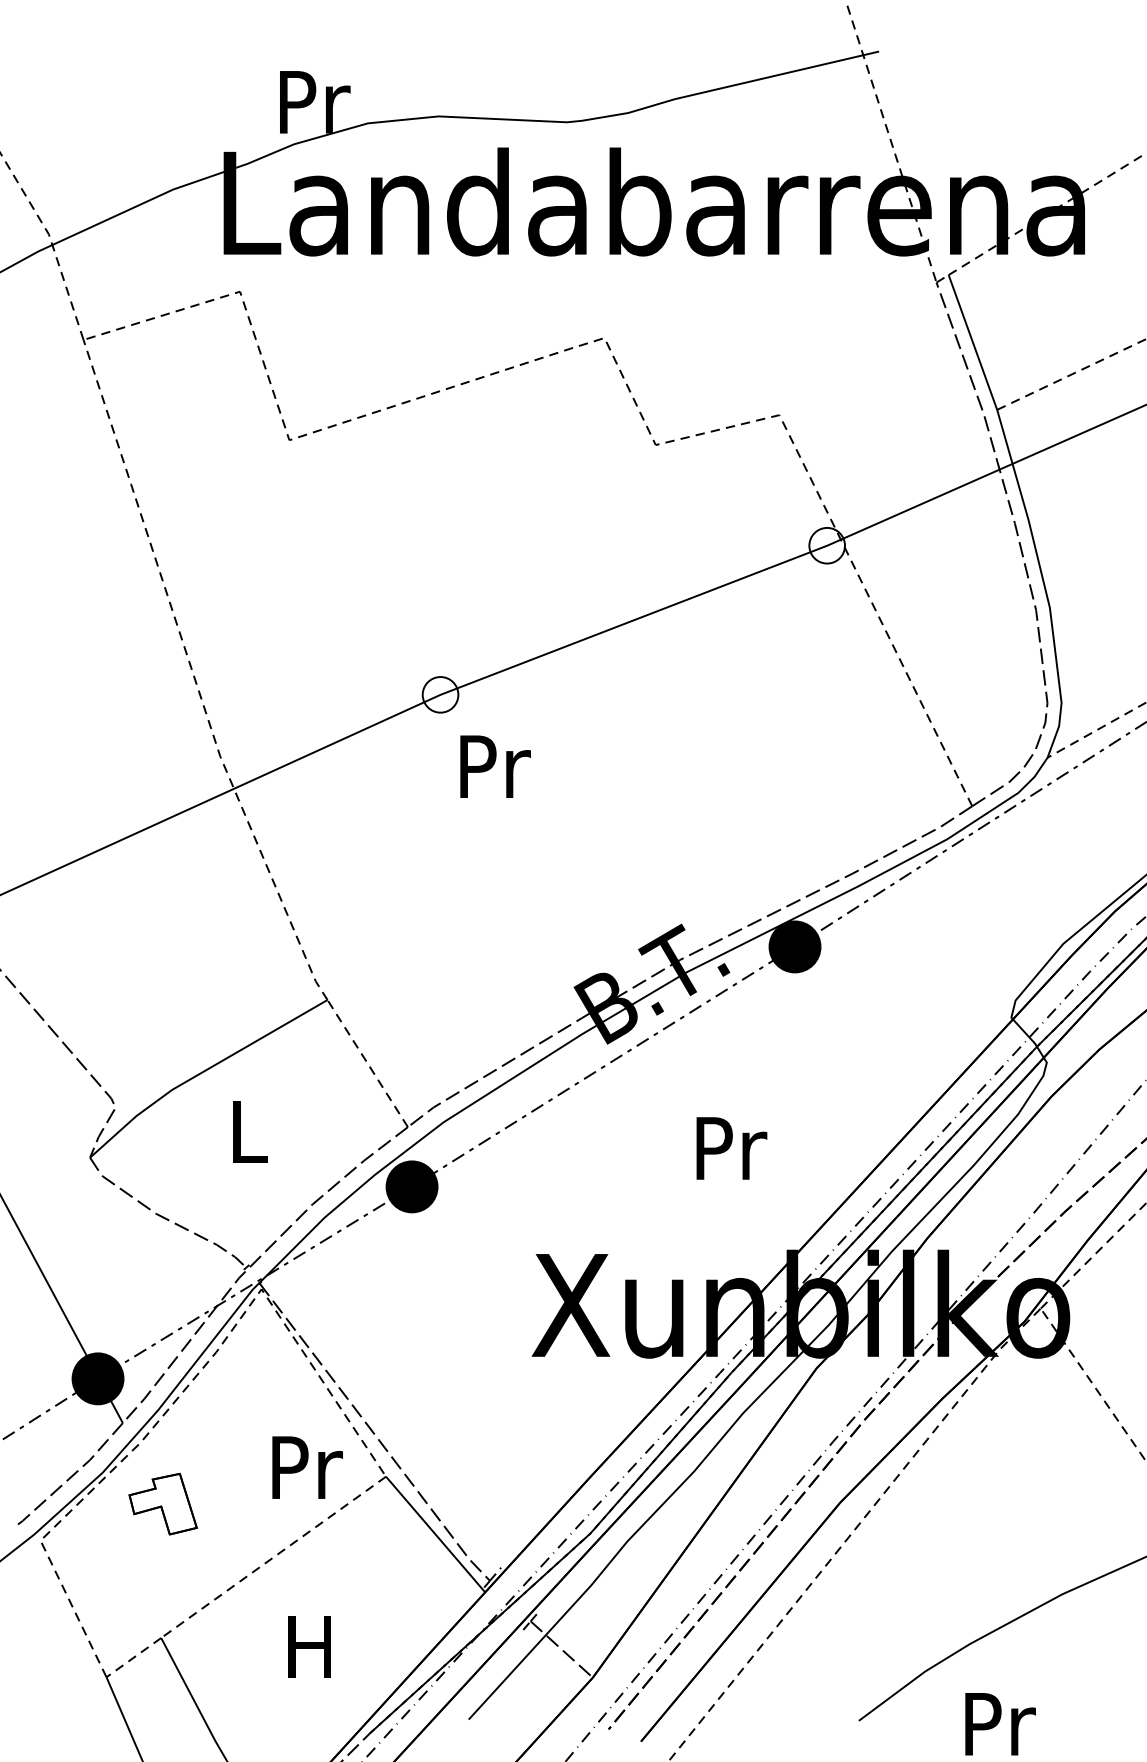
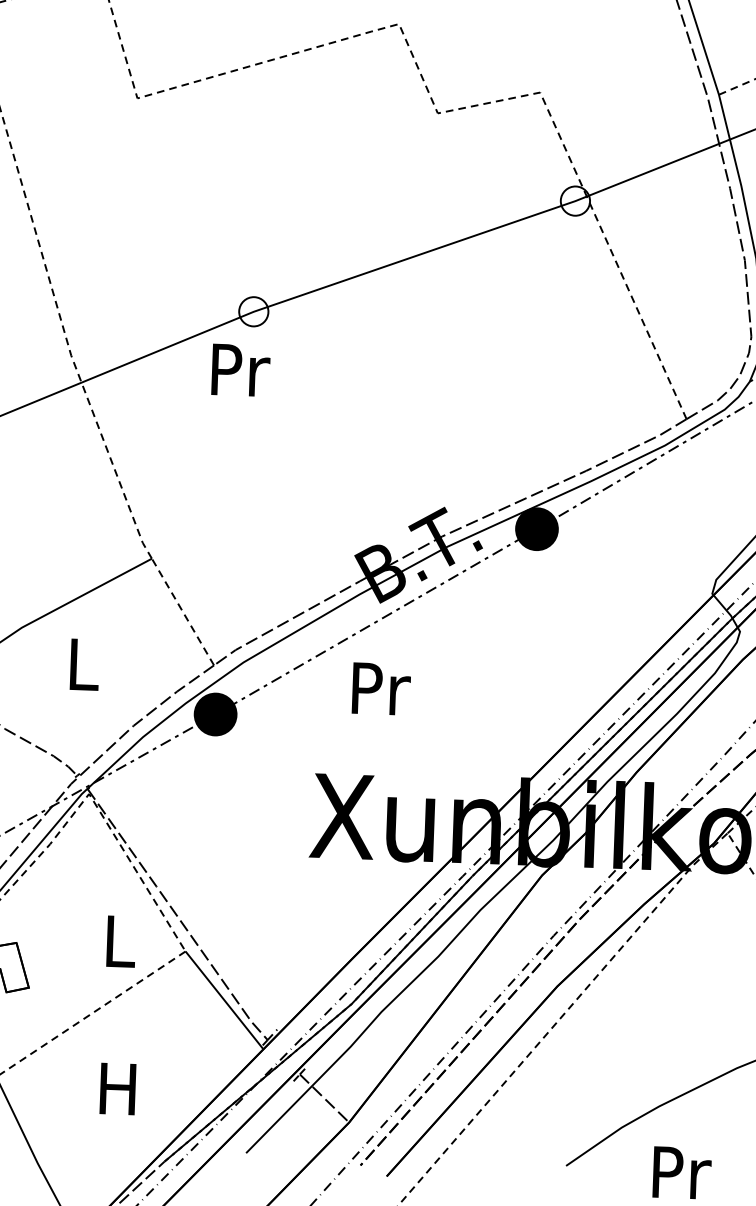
text: (495, 766) -> (240, 370), moved
text: (731, 1148) -> (381, 689), moved
text: (307, 1467) -> (121, 941), Pr -> L

